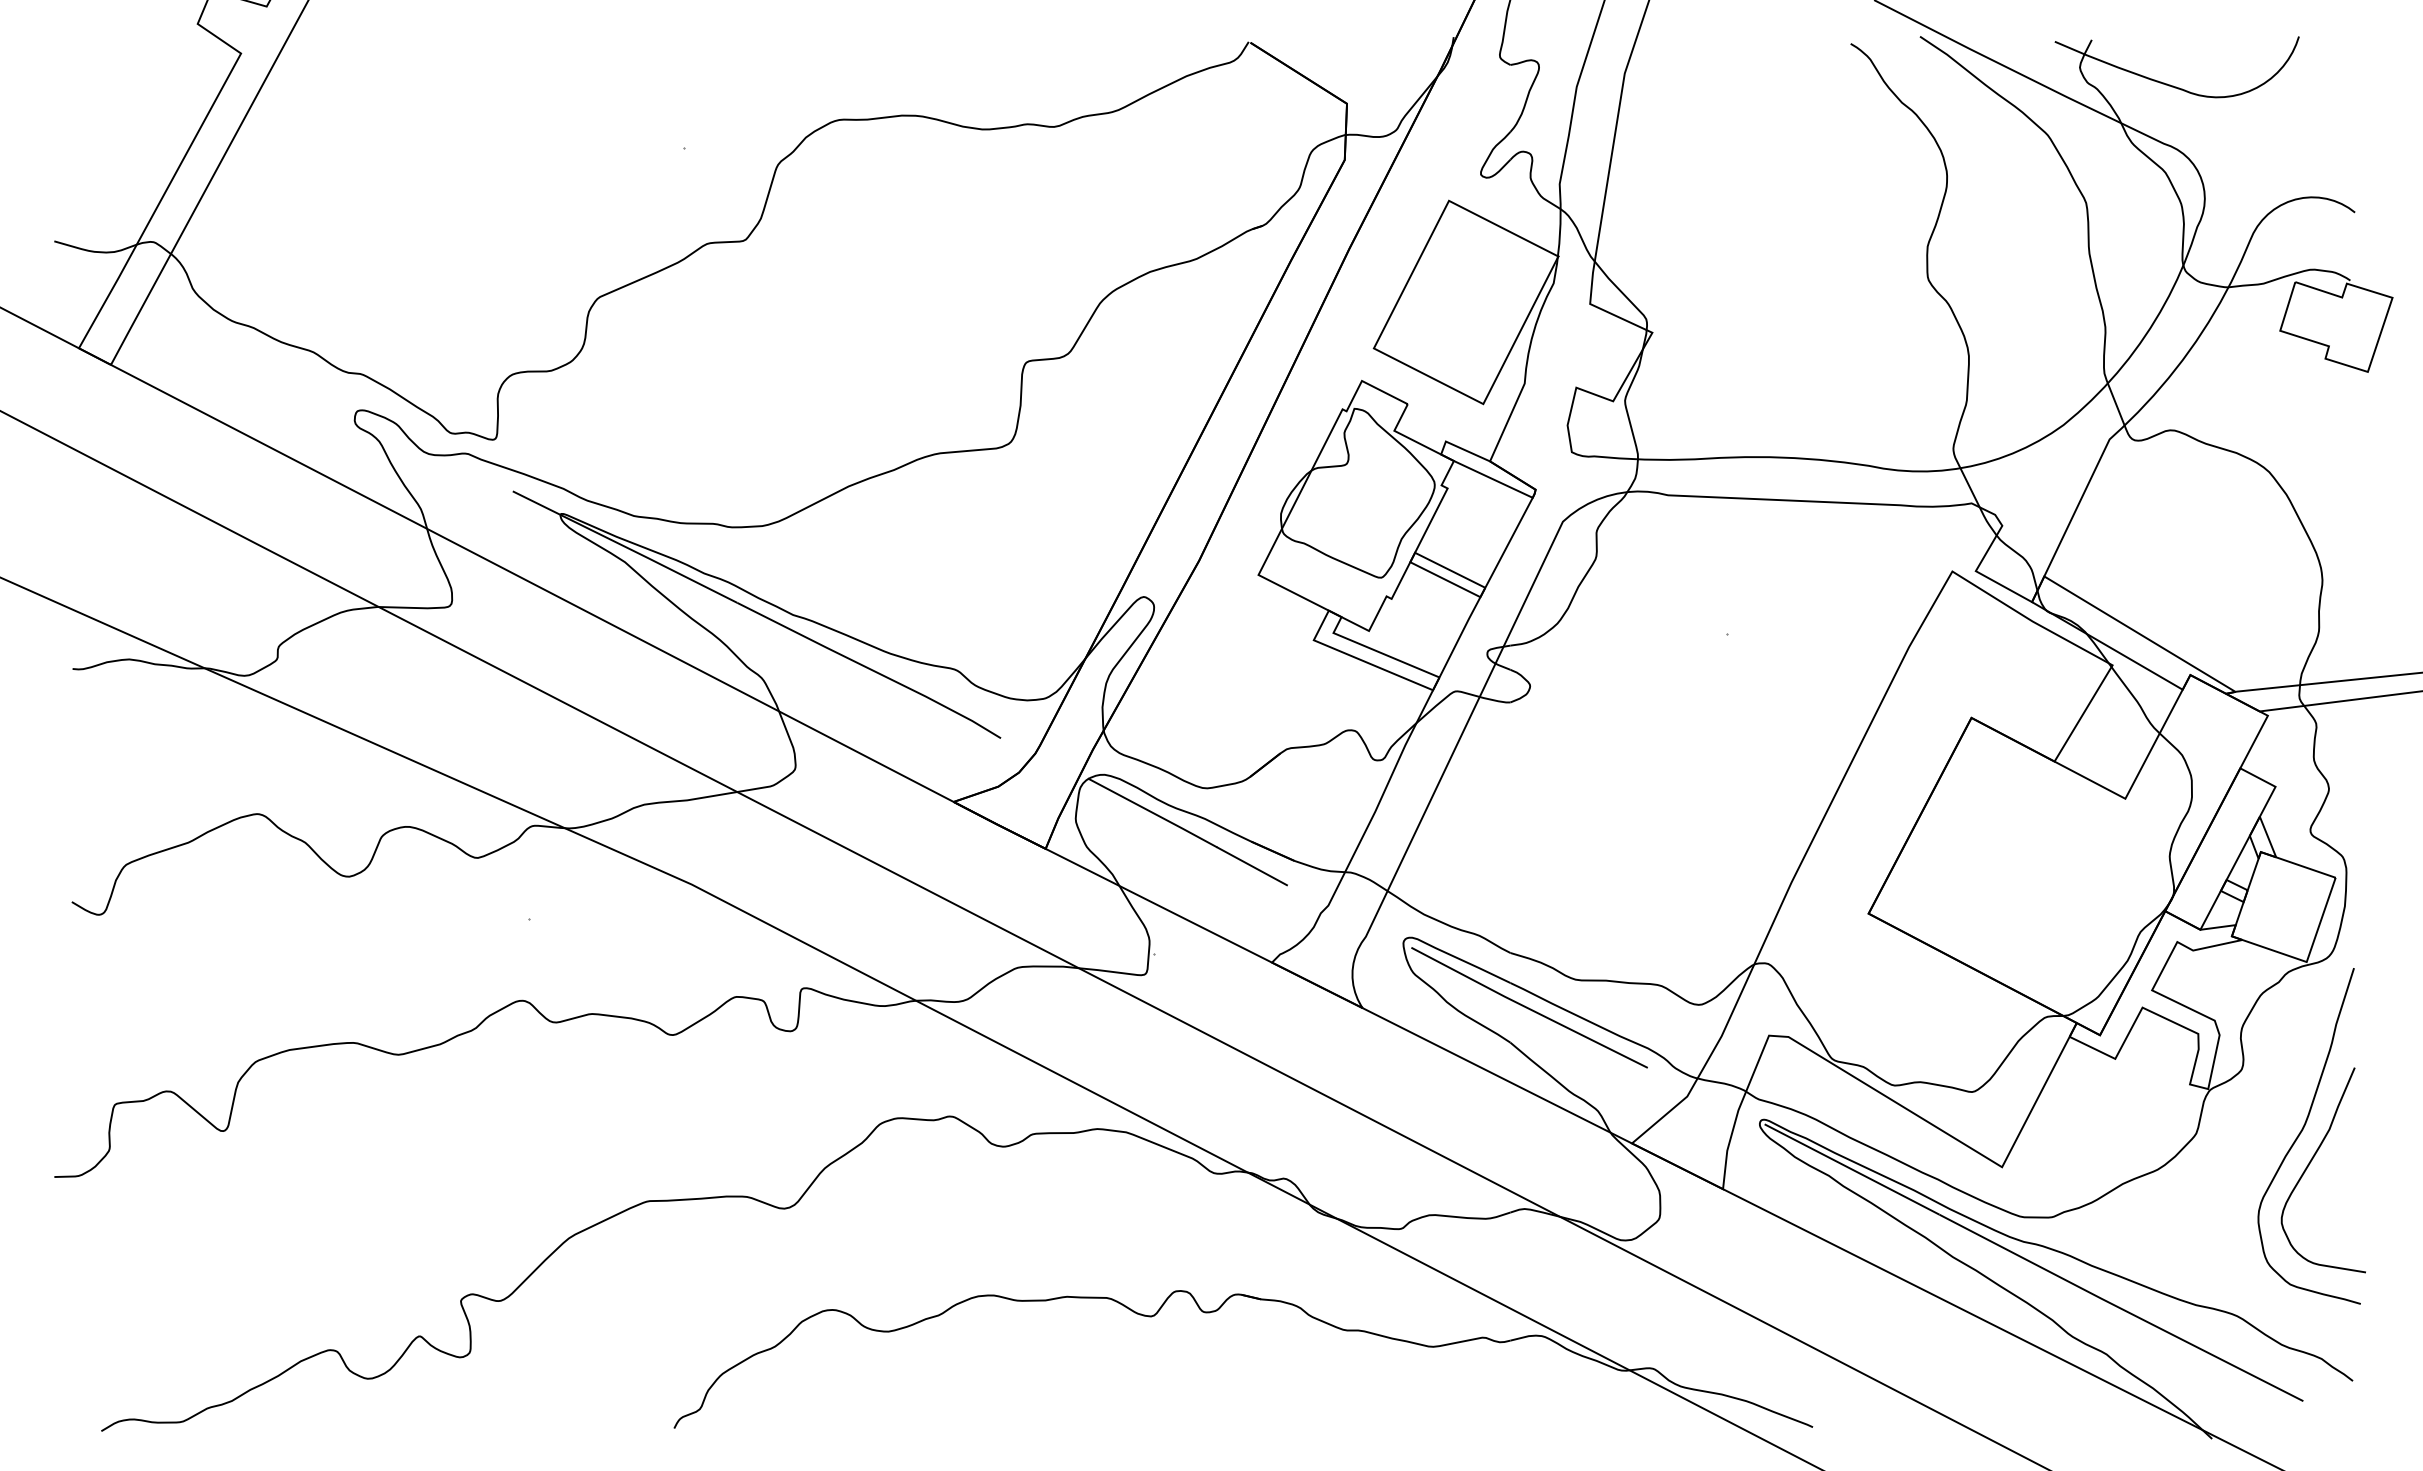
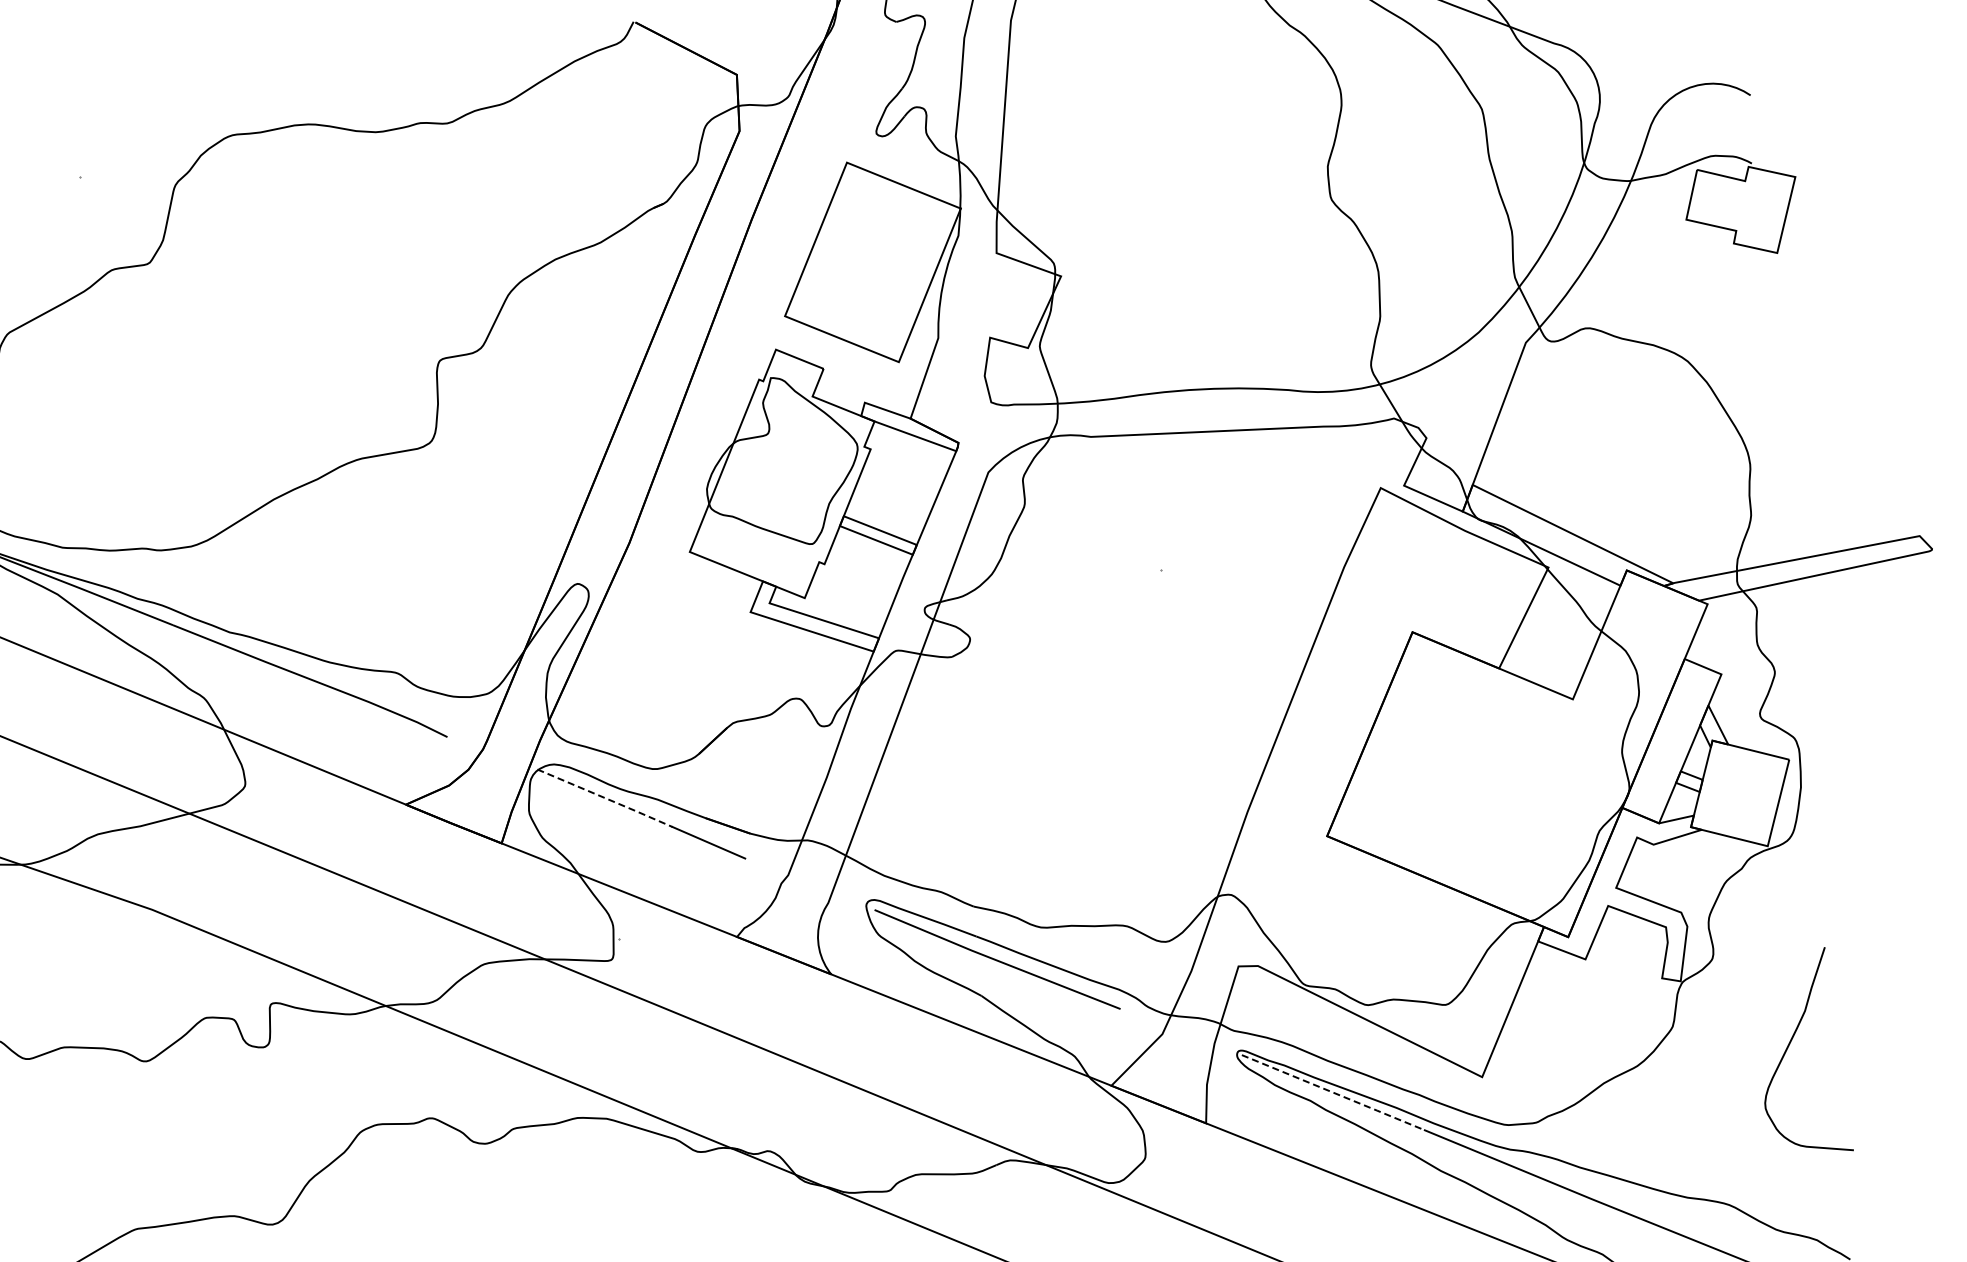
line: (1153, 813) -> (605, 798), solid -> dashed
curve: (2301, 1133) -> (1777, 1017), removed
line: (1852, 1169) -> (1333, 1092), solid -> dashed

